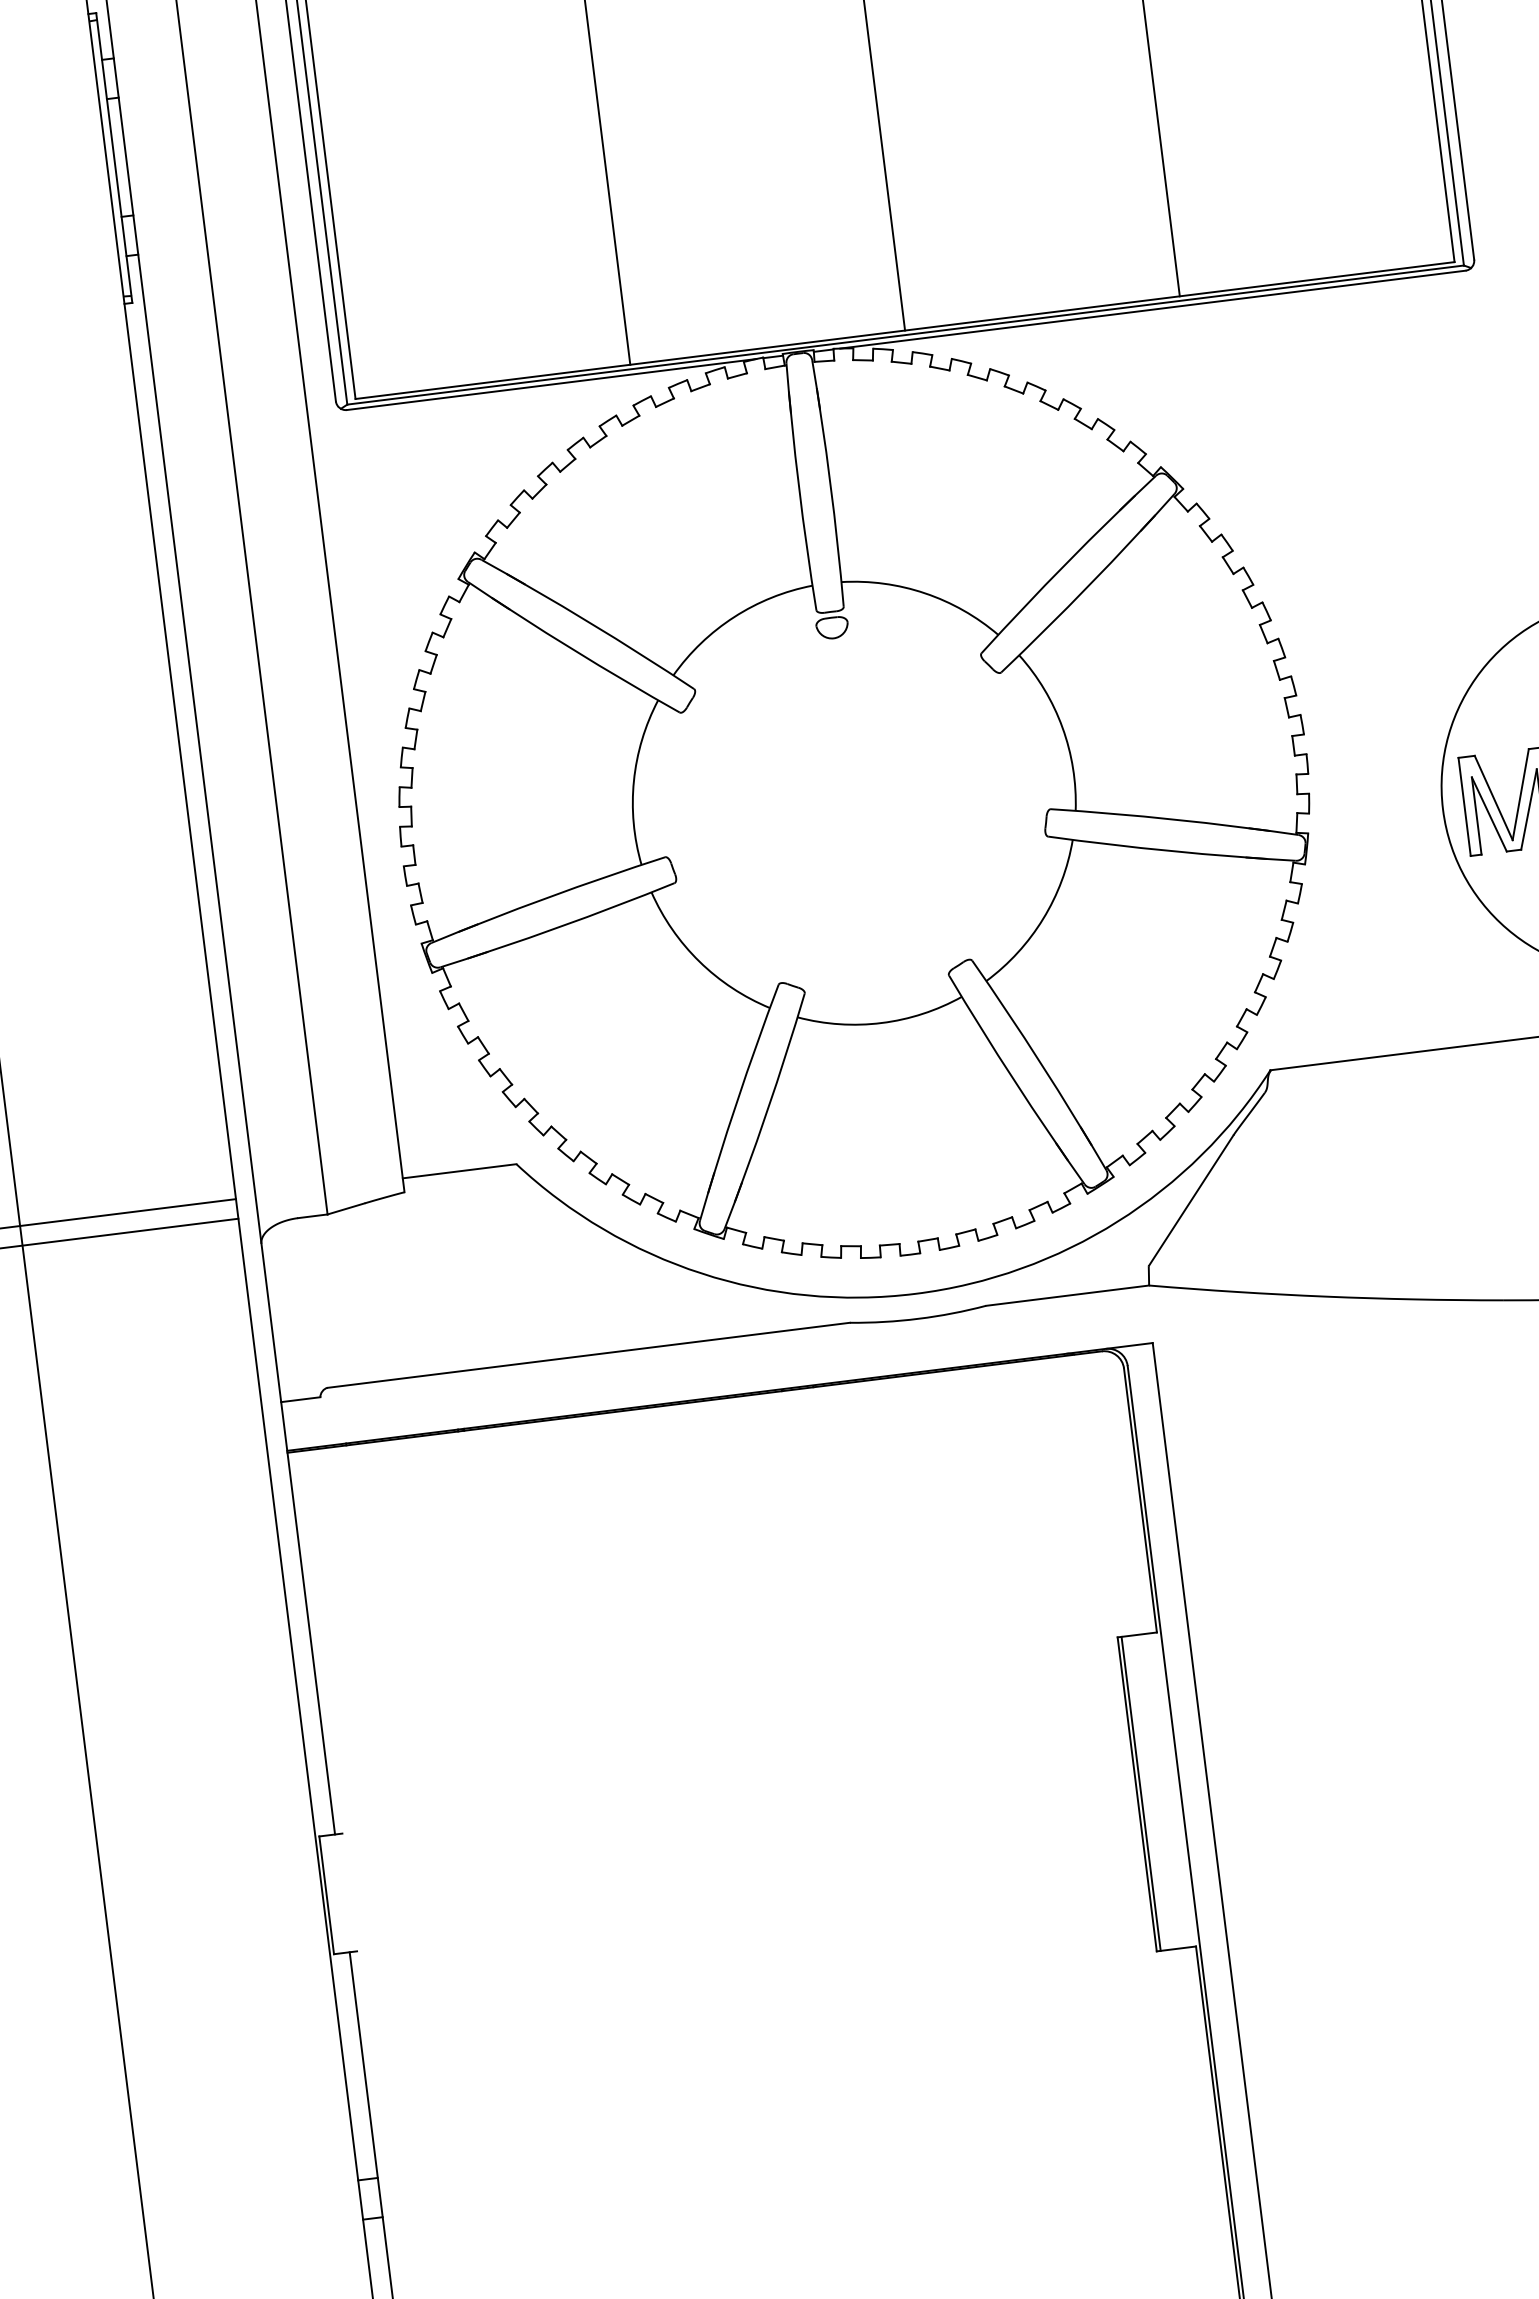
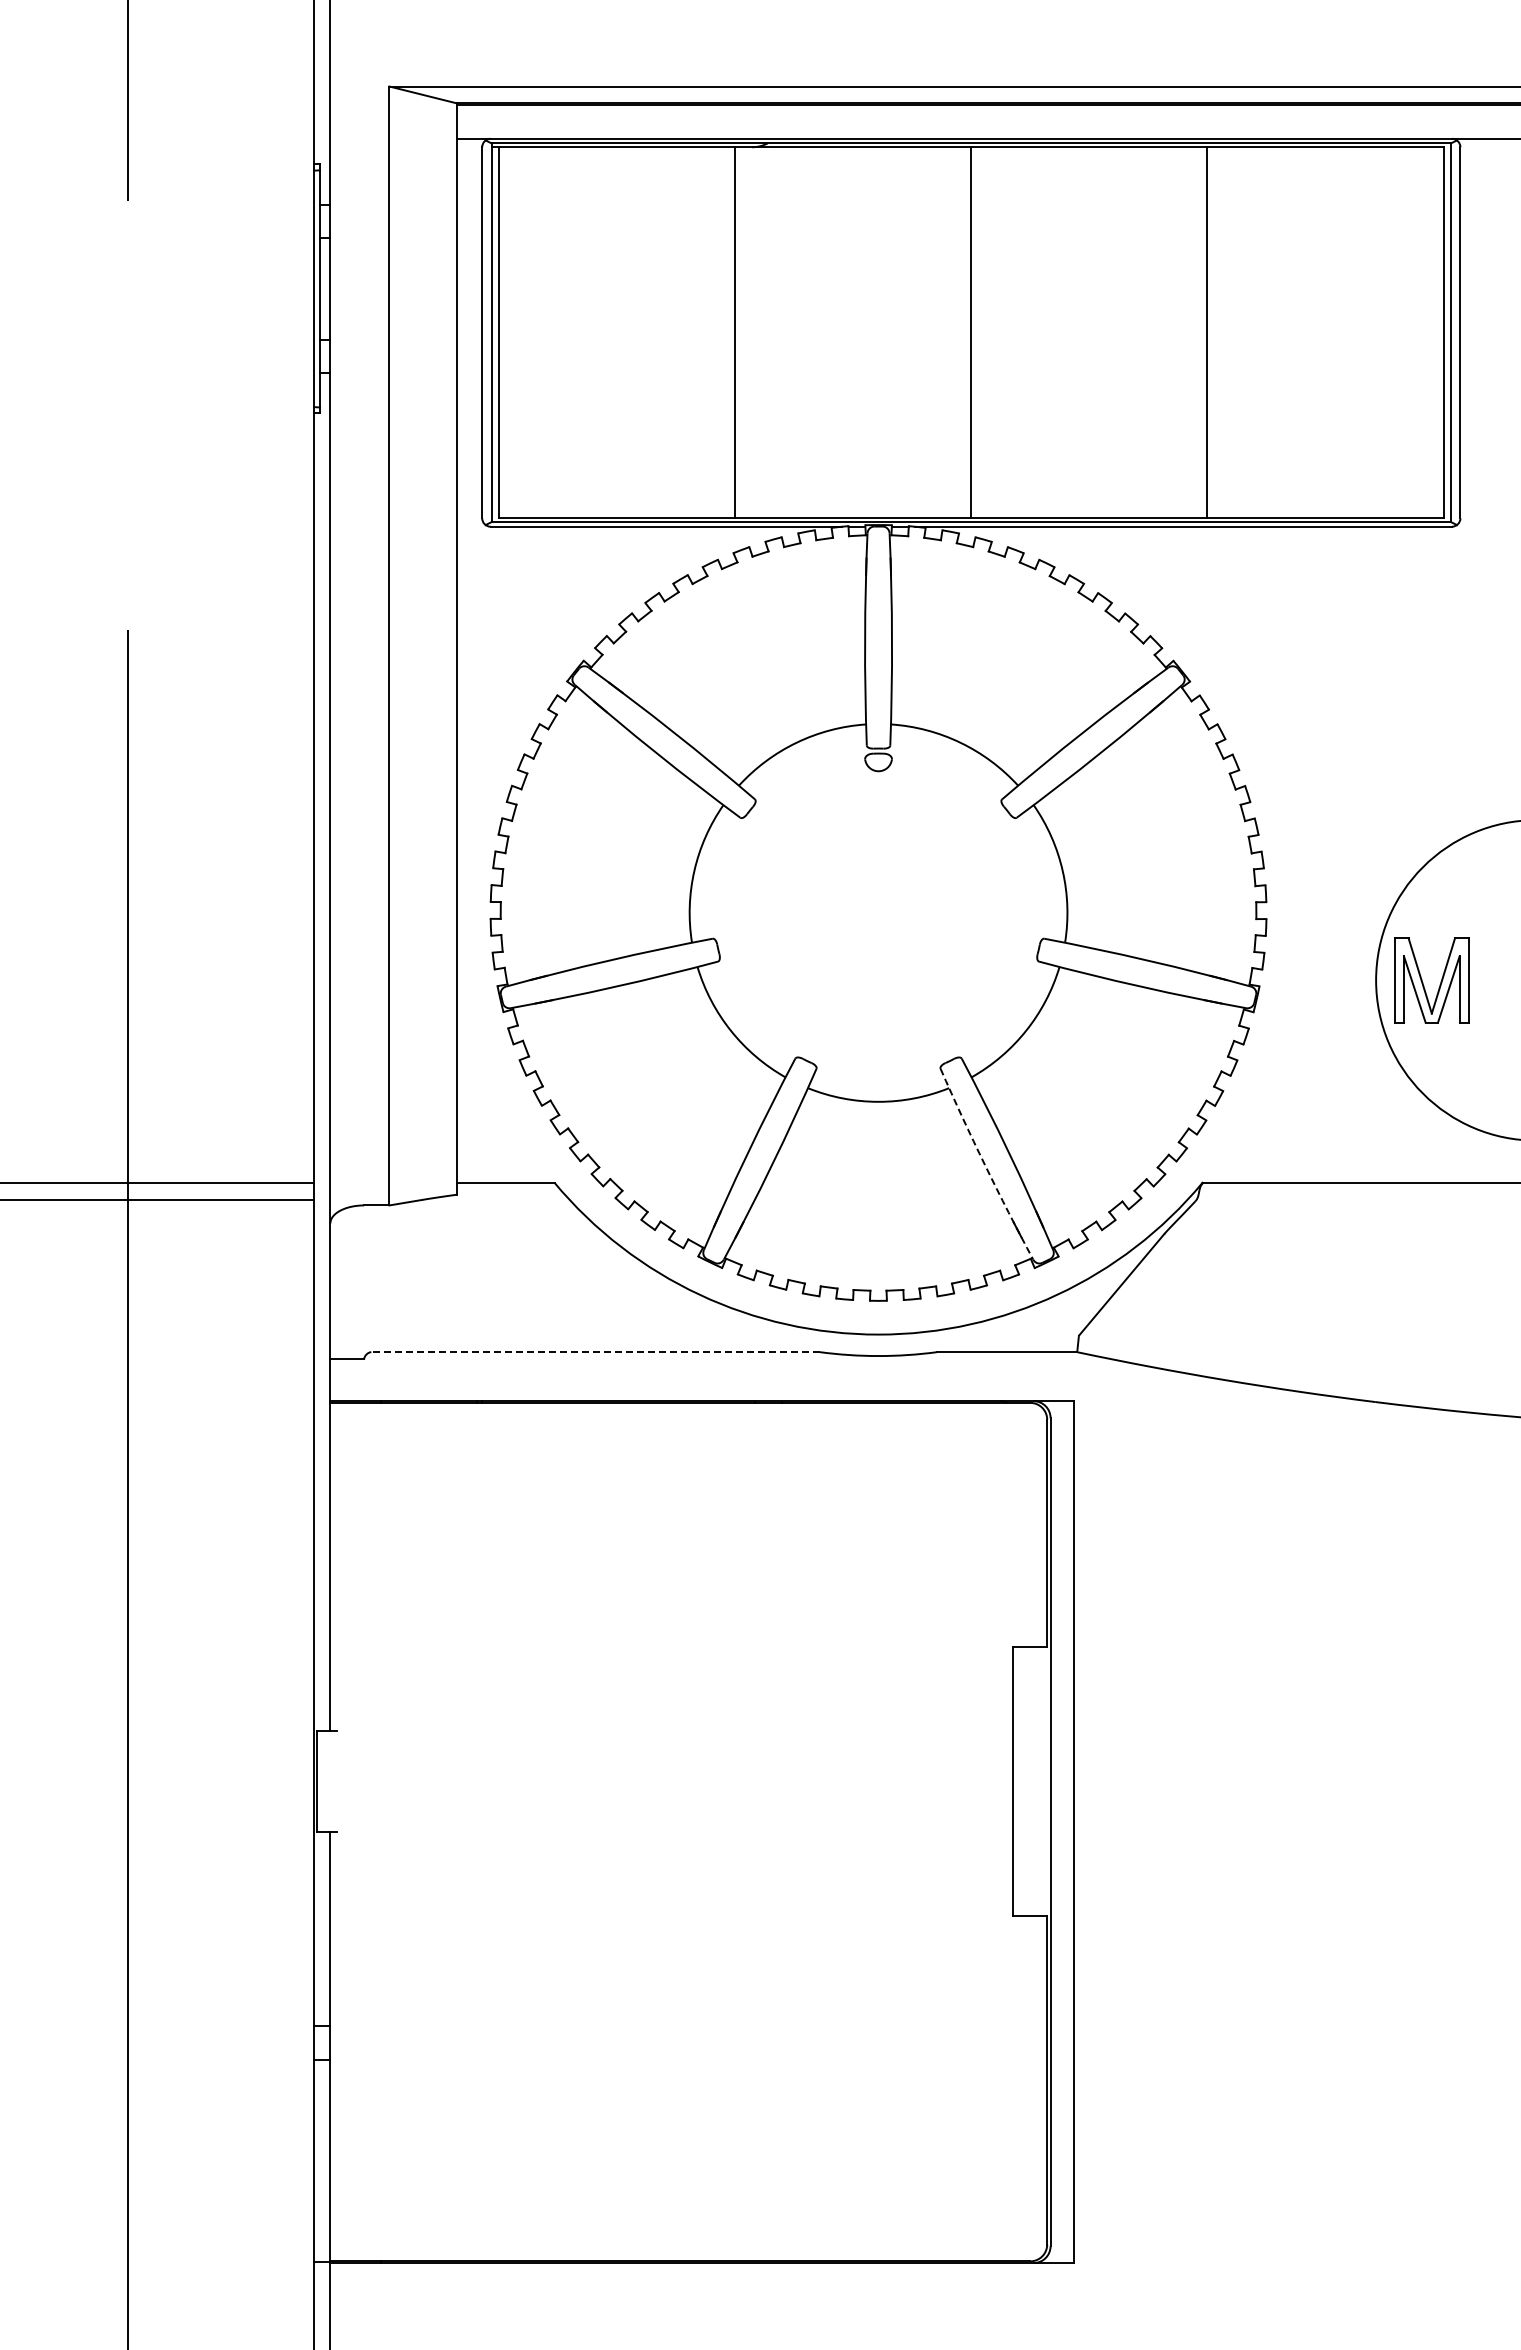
arc: (1015, 1081) -> (985, 1165), solid -> dashed
line: (588, 1355) -> (595, 1352), solid -> dashed
line: (1140, 1793) -> (1016, 1781), removed

